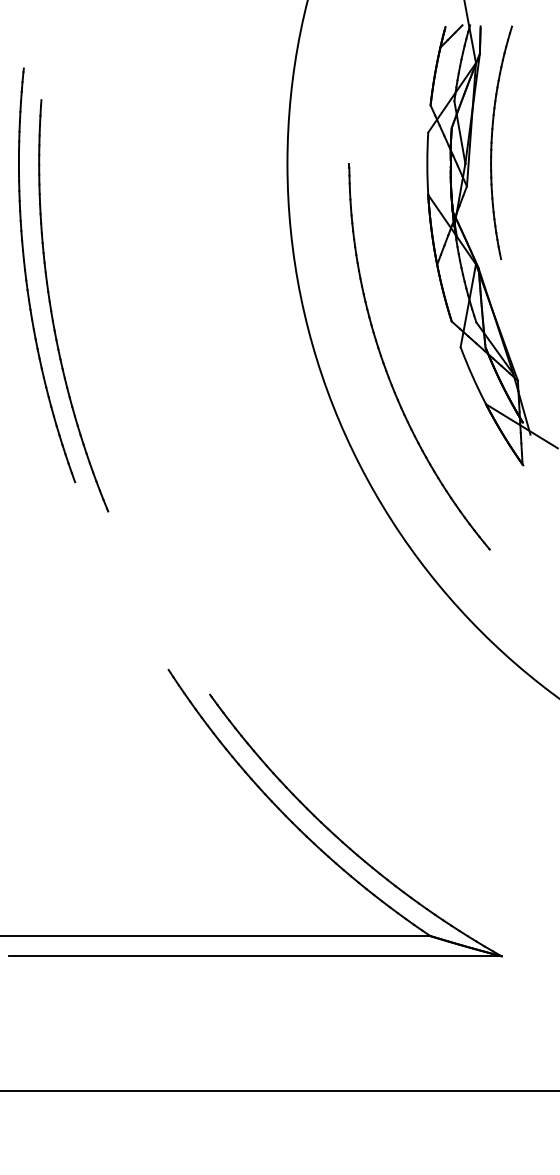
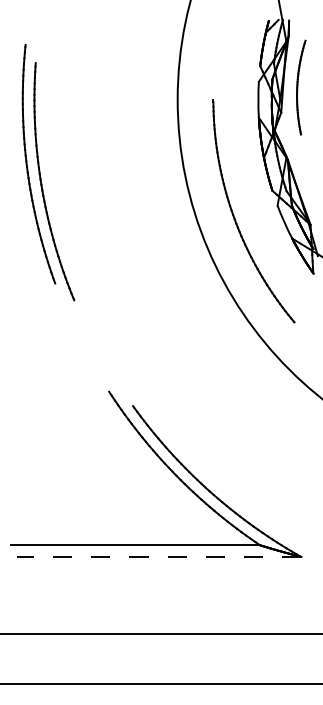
part: (502, 142) -> (301, 87), size x0.7
line: (254, 955) -> (158, 556), solid -> dashed

